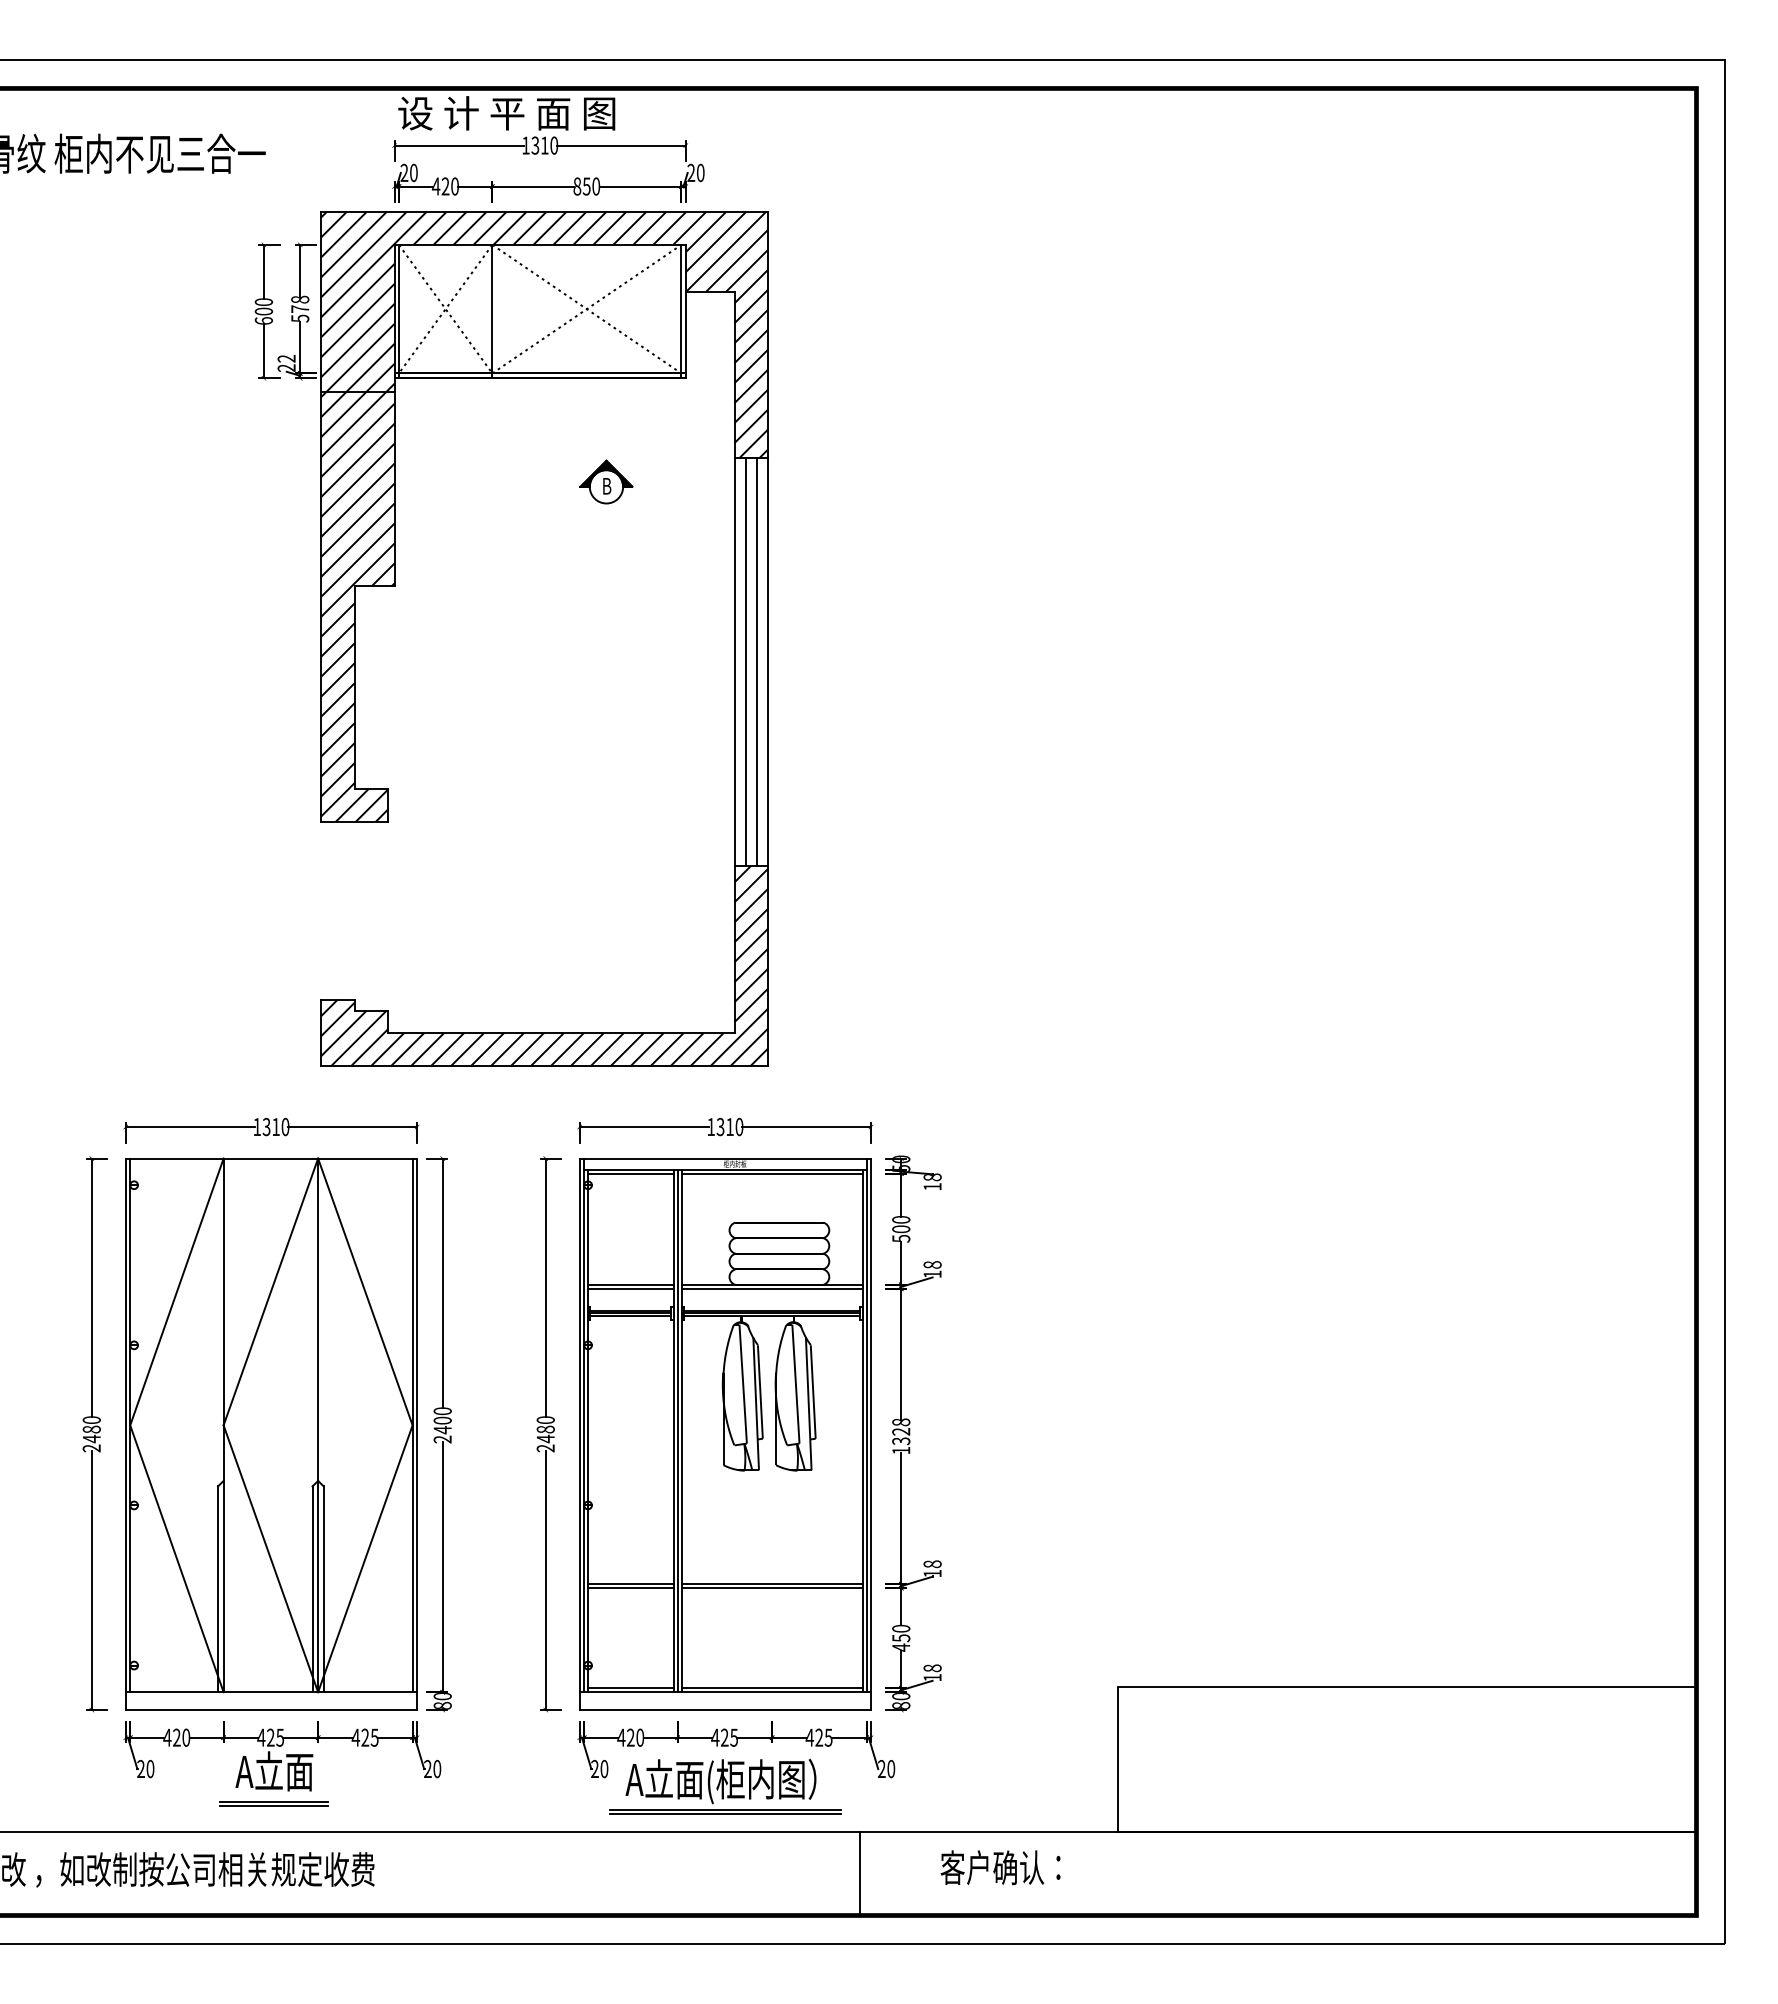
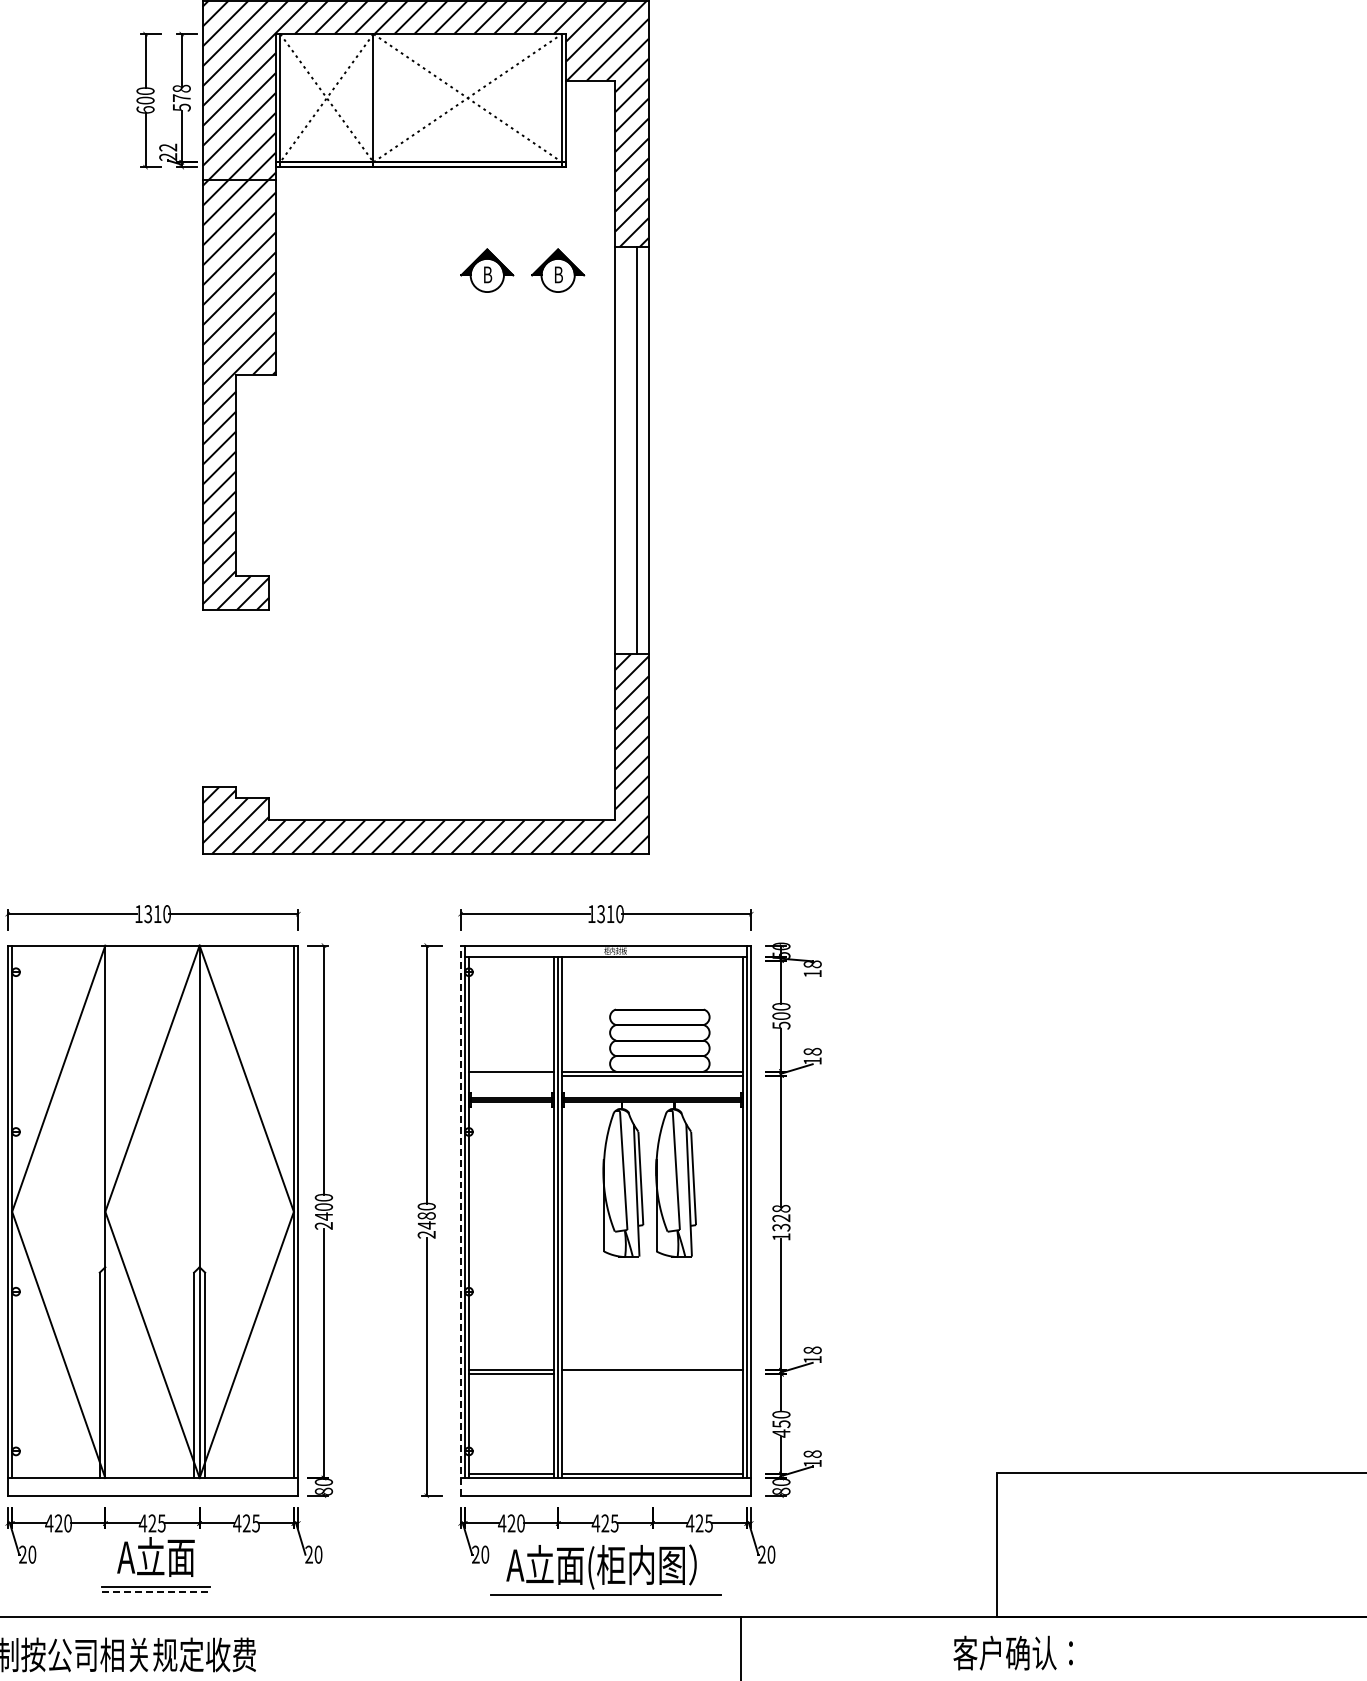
part: (677, 481) -> (558, 270), added
line: (745, 662) -> (626, 450), removed
line: (630, 1173) -> (511, 960), removed
line: (771, 1173) -> (651, 960), removed
line: (630, 1288) -> (511, 1075), removed
line: (579, 1434) -> (460, 1220), solid -> dashed
line: (771, 1588) -> (651, 1374), removed
line: (274, 1806) -> (156, 1592), solid -> dashed
line: (725, 1814) -> (606, 1600), removed
text: (1000, 1867) -> (1013, 1652), moved

